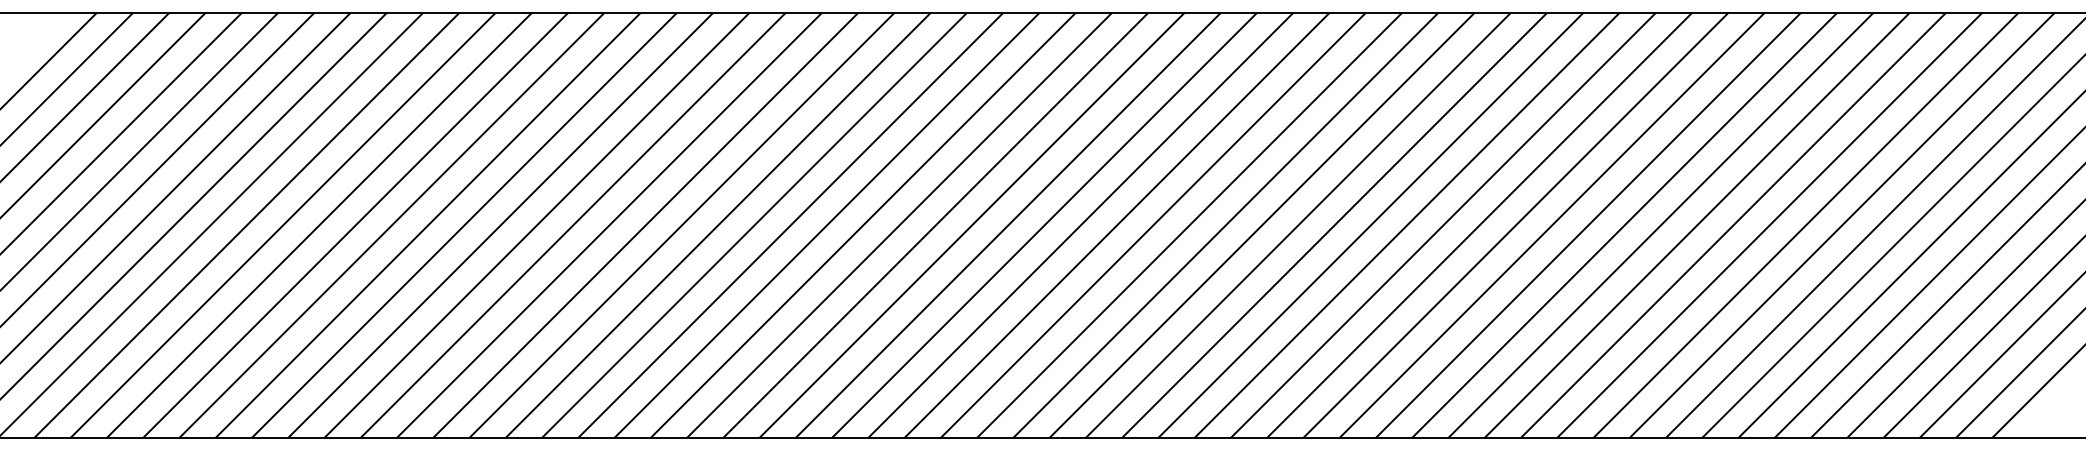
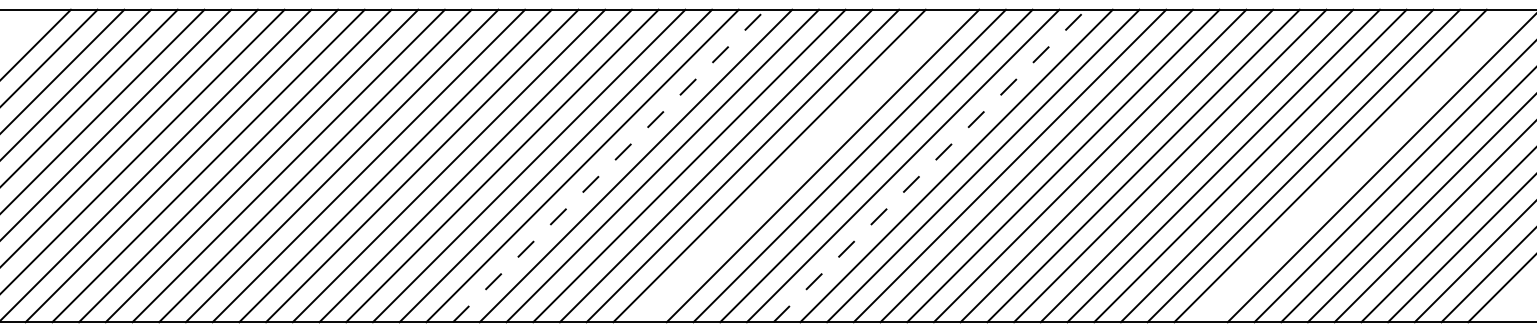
line: (826, 225) -> (608, 166), solid -> dashed
line: (1080, 225) -> (796, 166), removed
line: (1262, 225) -> (930, 166), solid -> dashed
line: (1842, 225) -> (1357, 166), removed

